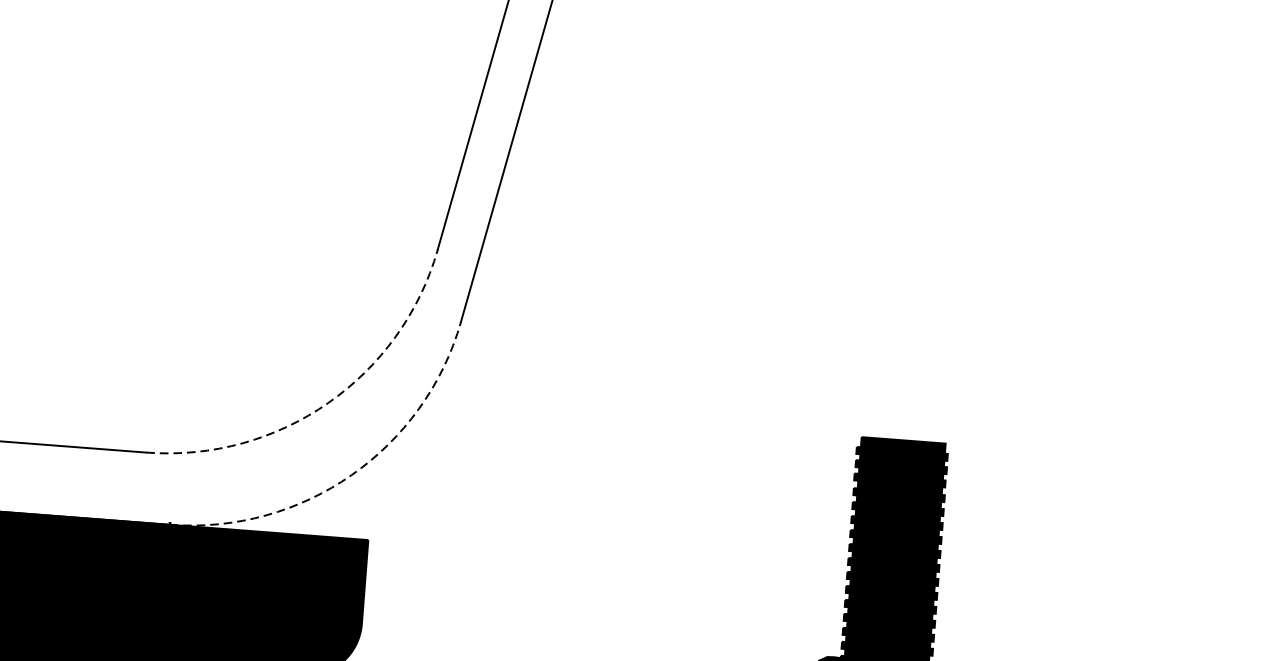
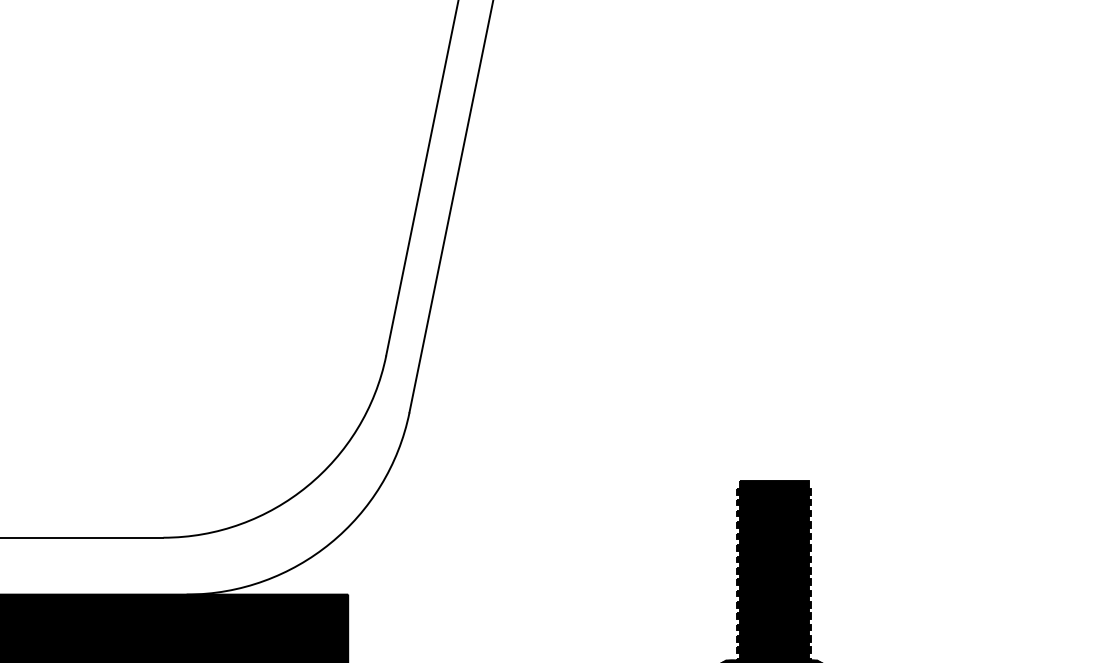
arc: (328, 403) -> (307, 486), dashed -> solid
arc: (351, 475) -> (330, 543), dashed -> solid

